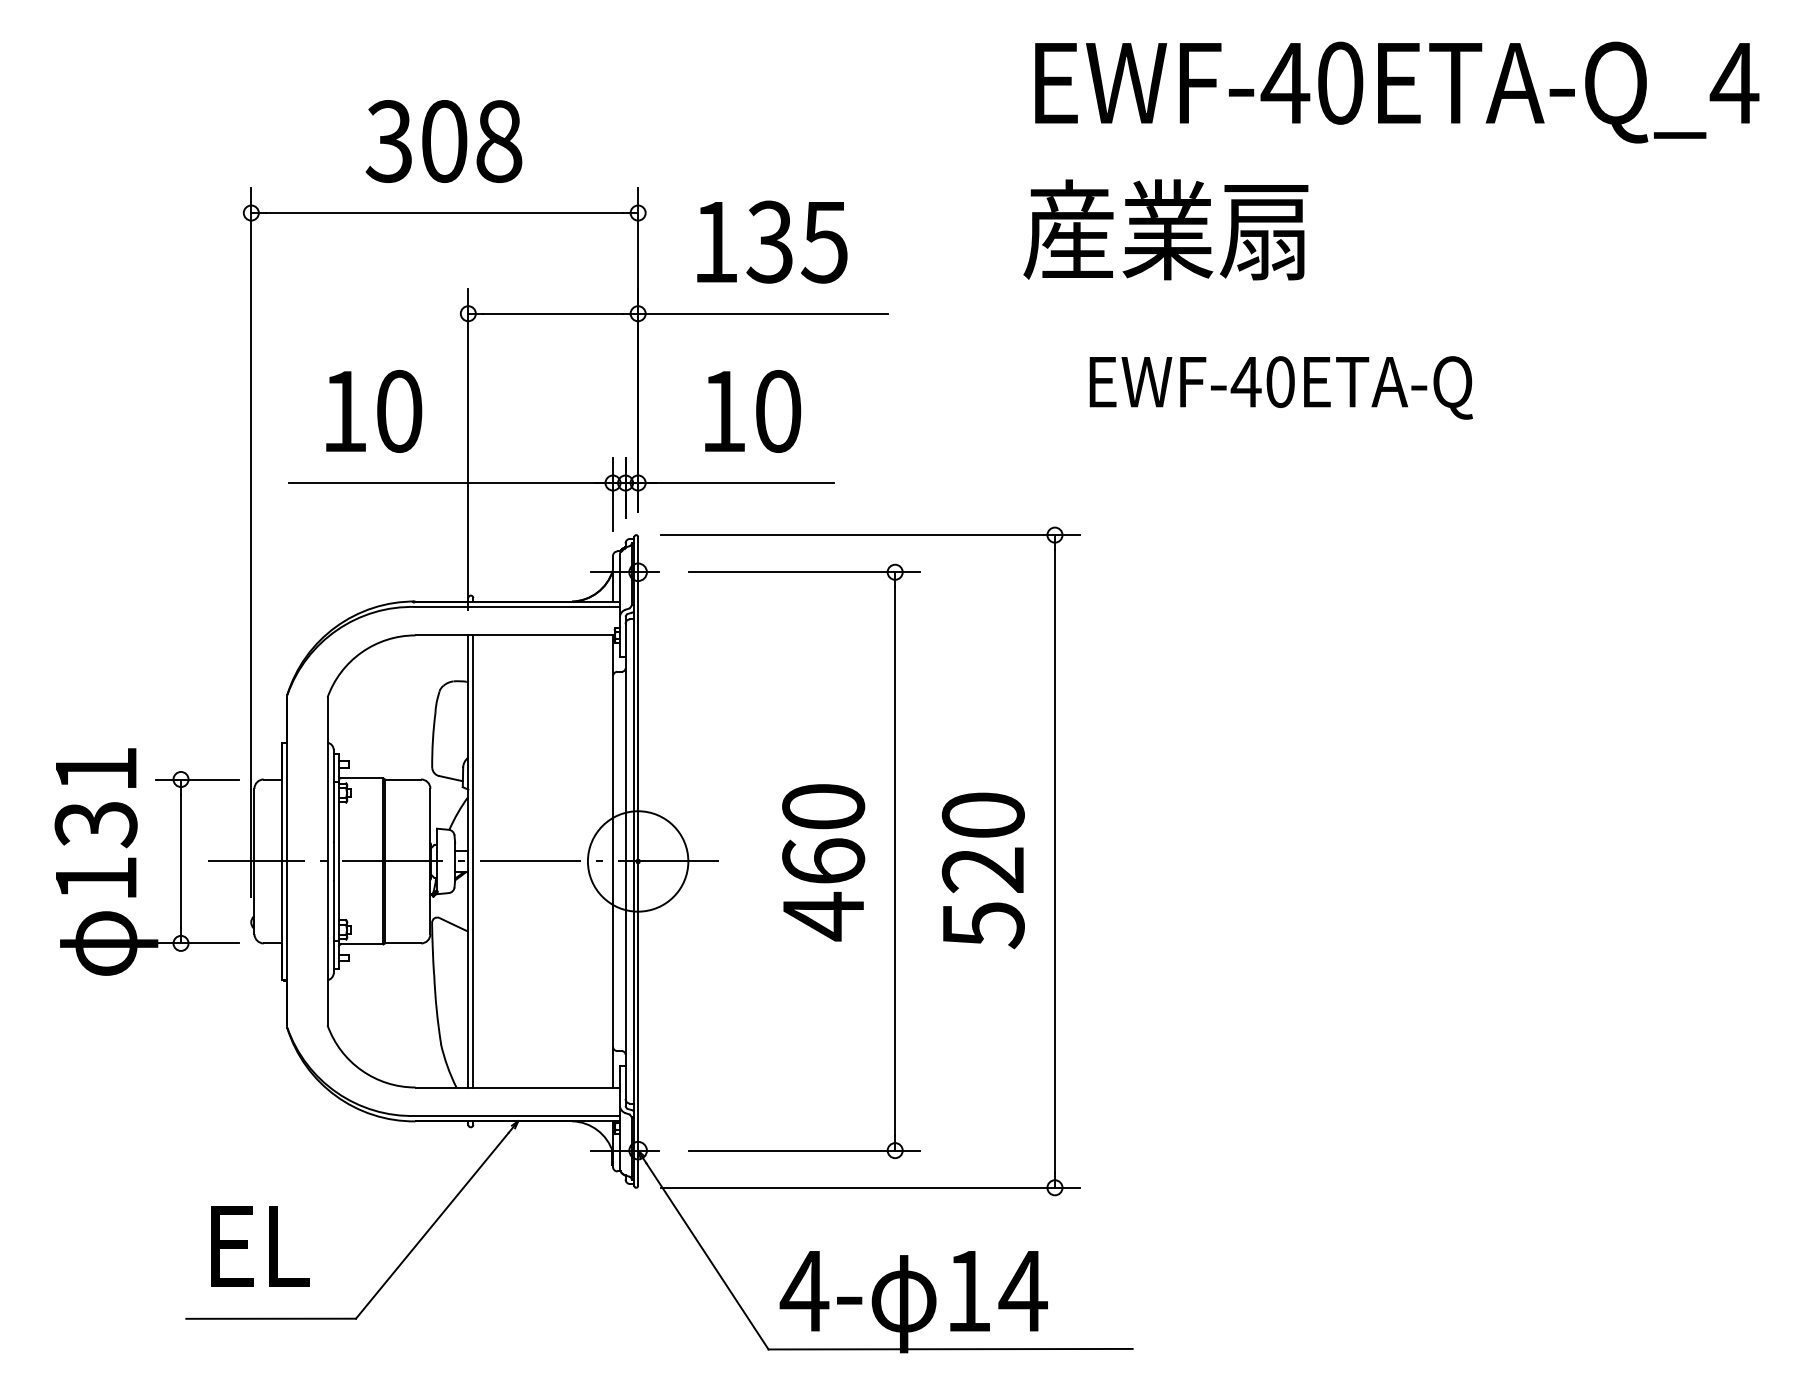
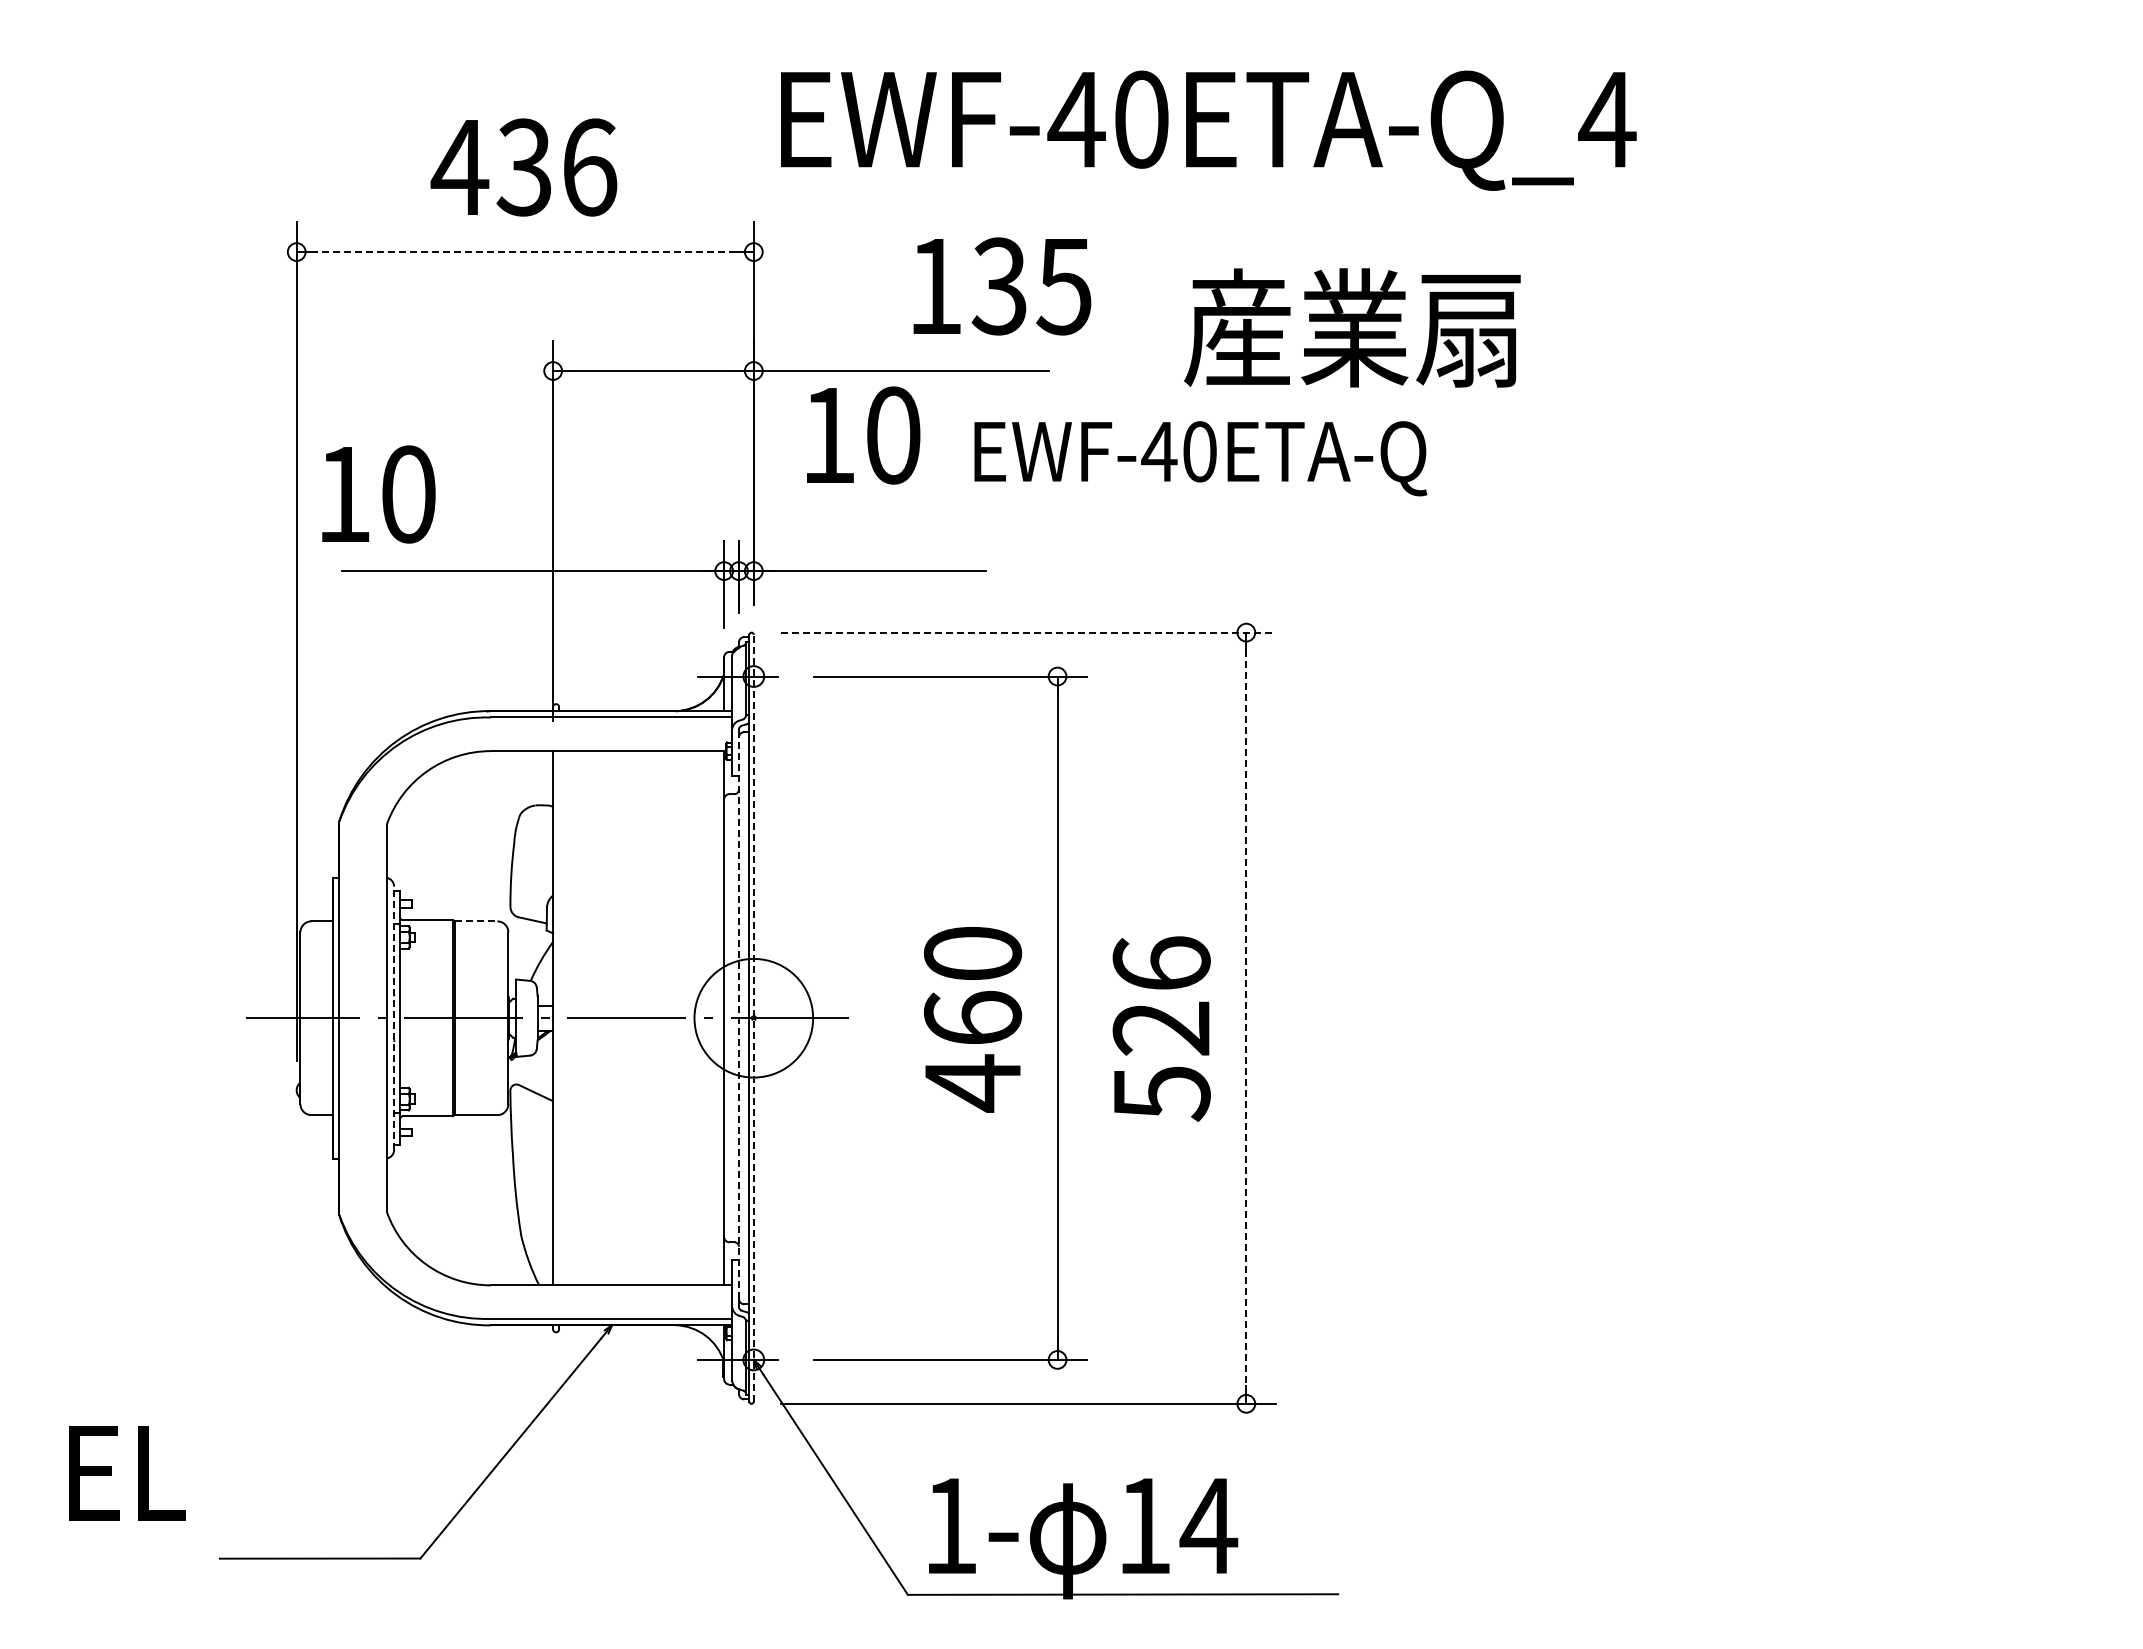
text: (1397, 92) -> (1208, 130), moved
text: (443, 141) -> (523, 167), 308 -> 436
line: (444, 213) -> (525, 252), solid -> dashed
text: (1165, 229) -> (1352, 327), moved
text: (772, 242) -> (1002, 286), moved
text: (1281, 387) -> (1200, 458), moved
text: (373, 411) -> (378, 494), moved
text: (752, 411) -> (863, 435), moved
line: (871, 535) -> (1029, 632), solid -> dashed
line: (403, 779) -> (476, 921), solid -> dashed
text: (983, 815) -> (1161, 963), 520 -> 526
line: (637, 860) -> (753, 1017), solid -> dashed
part: (136, 861) -> (160, 1018), removed
line: (334, 861) -> (394, 1018), solid -> dashed
line: (473, 861) -> (559, 1018), removed
line: (625, 861) -> (738, 1018), solid -> dashed
line: (1055, 861) -> (1246, 1018), solid -> dashed
text: (260, 1246) -> (127, 1473), moved
text: (804, 1290) -> (950, 1525), 4- -> 1-

